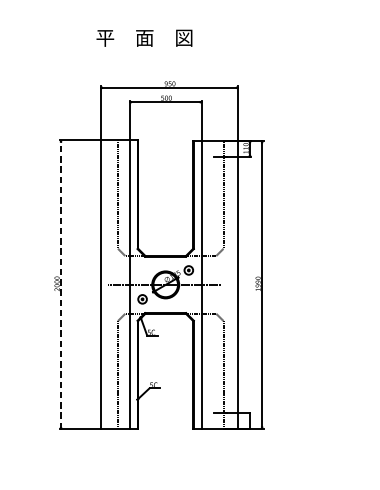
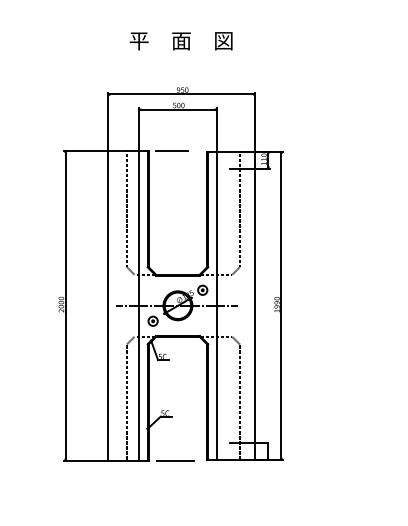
text: (143, 38) -> (180, 41), moved
line: (160, 140) -> (172, 150), added
line: (60, 284) -> (65, 305), dashed -> solid
line: (163, 429) -> (175, 460), added

